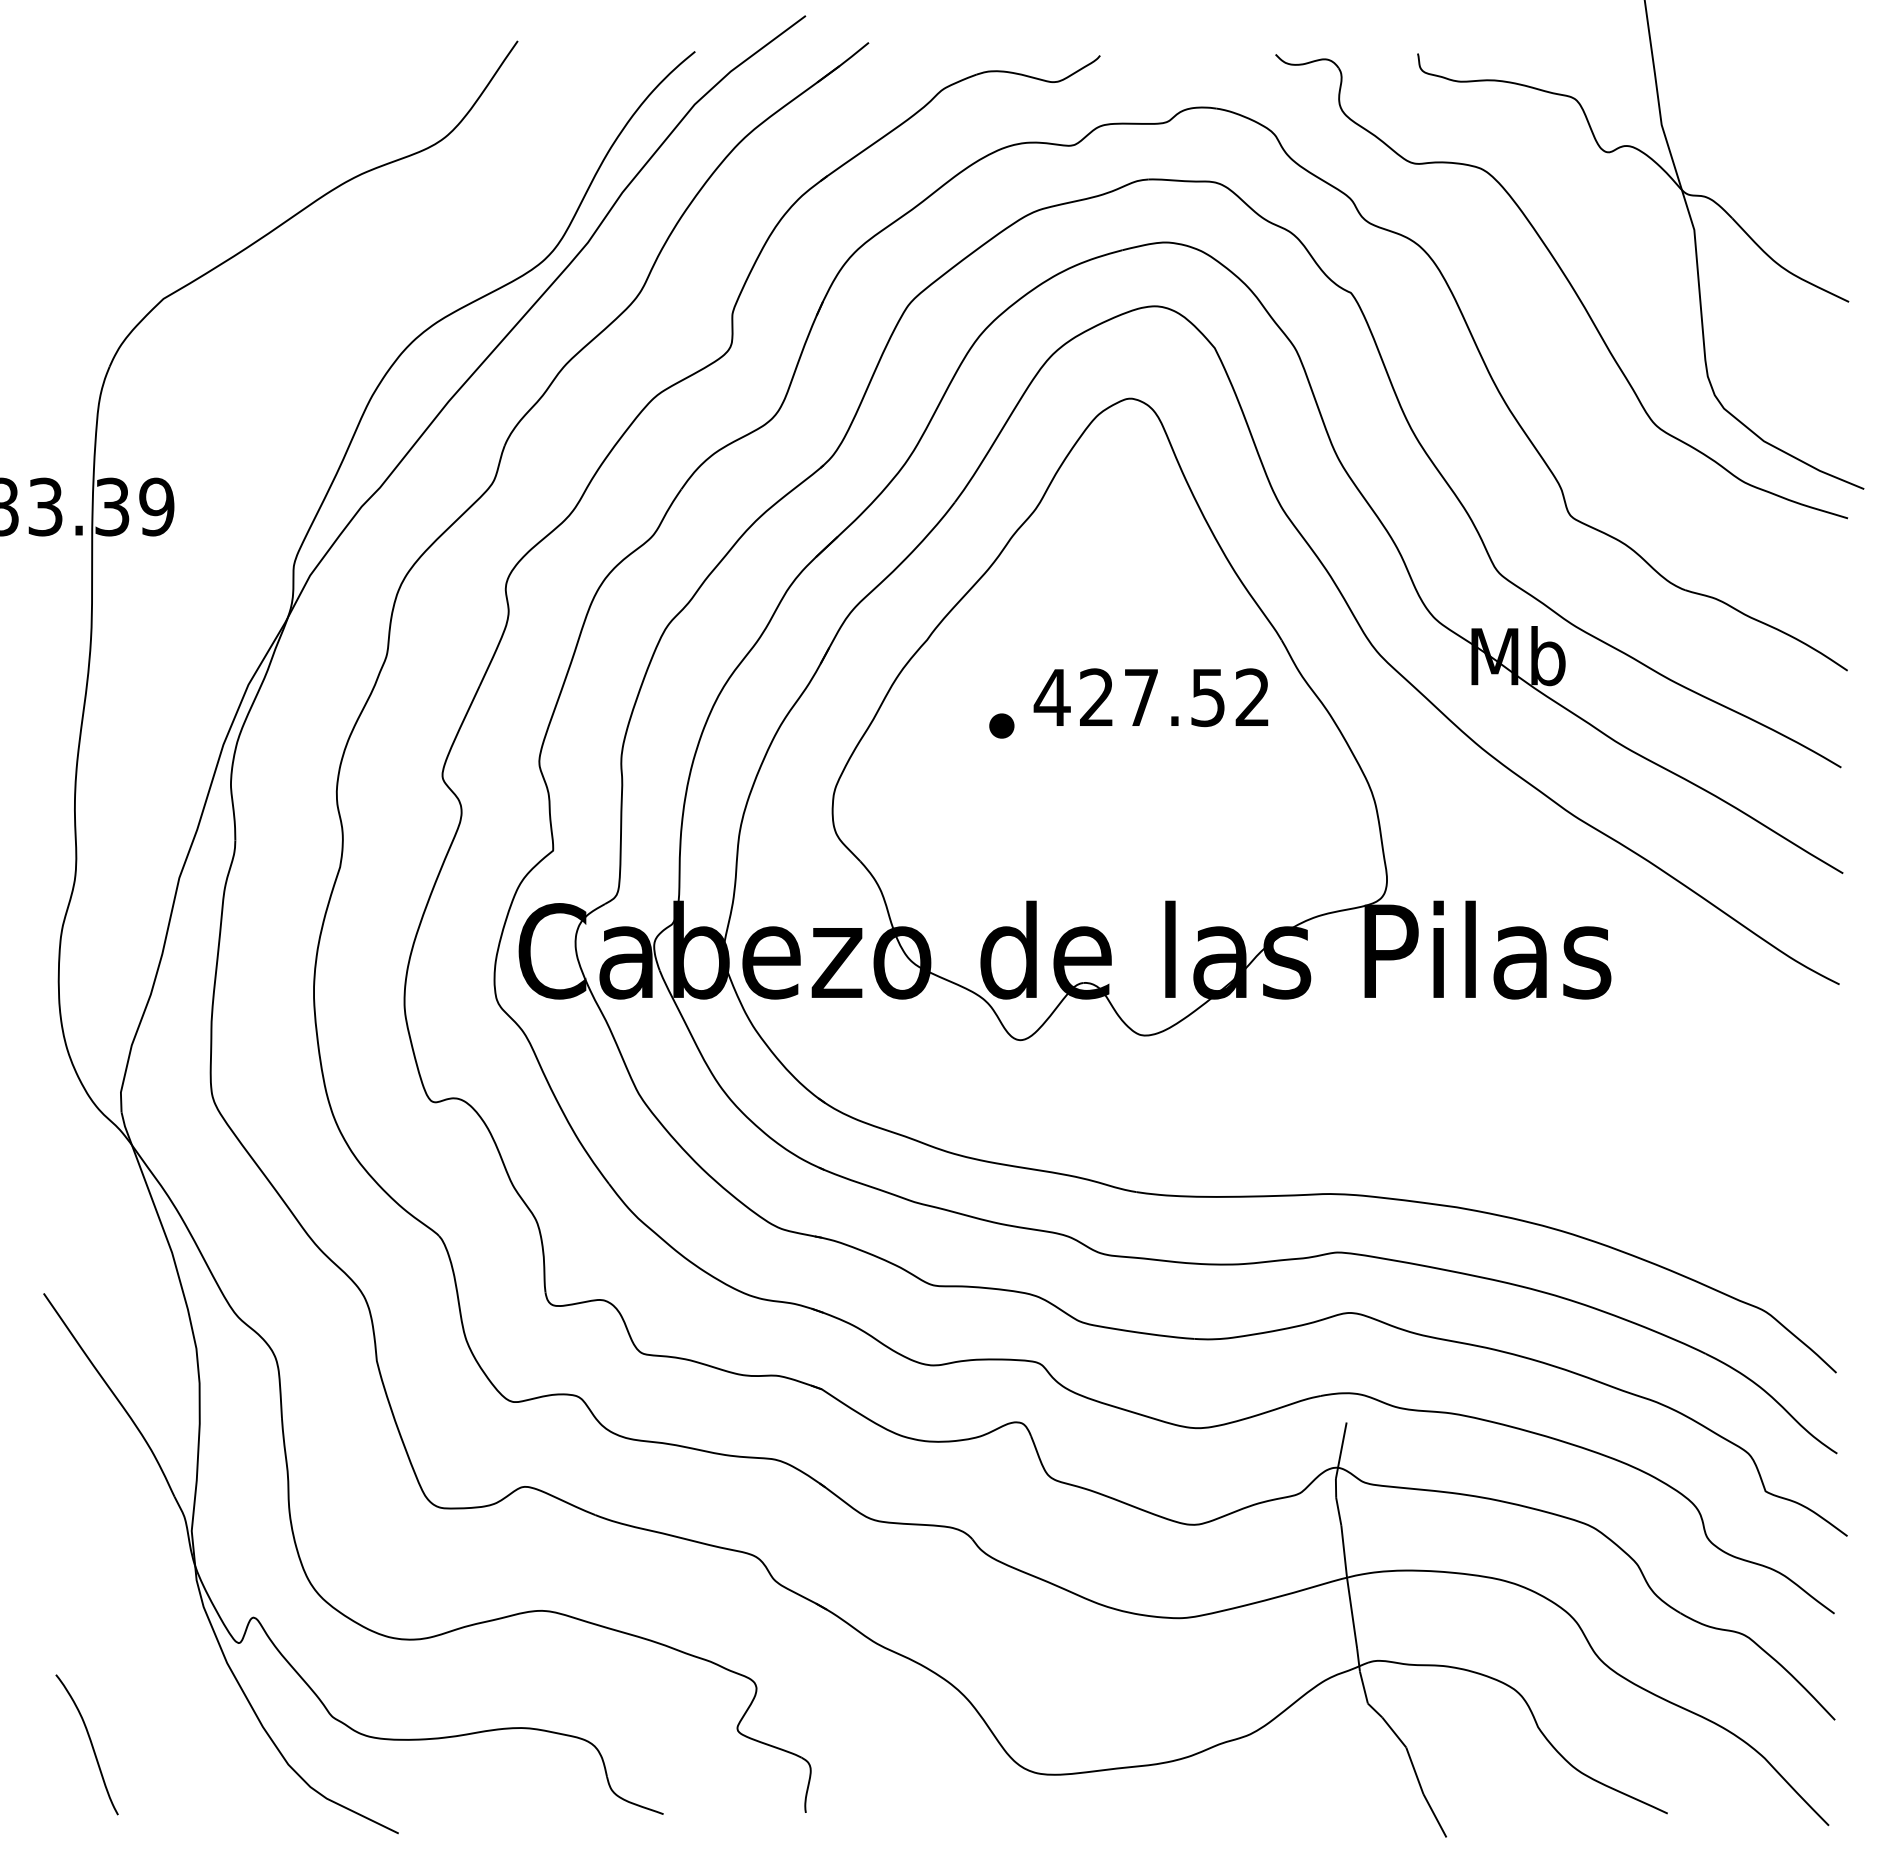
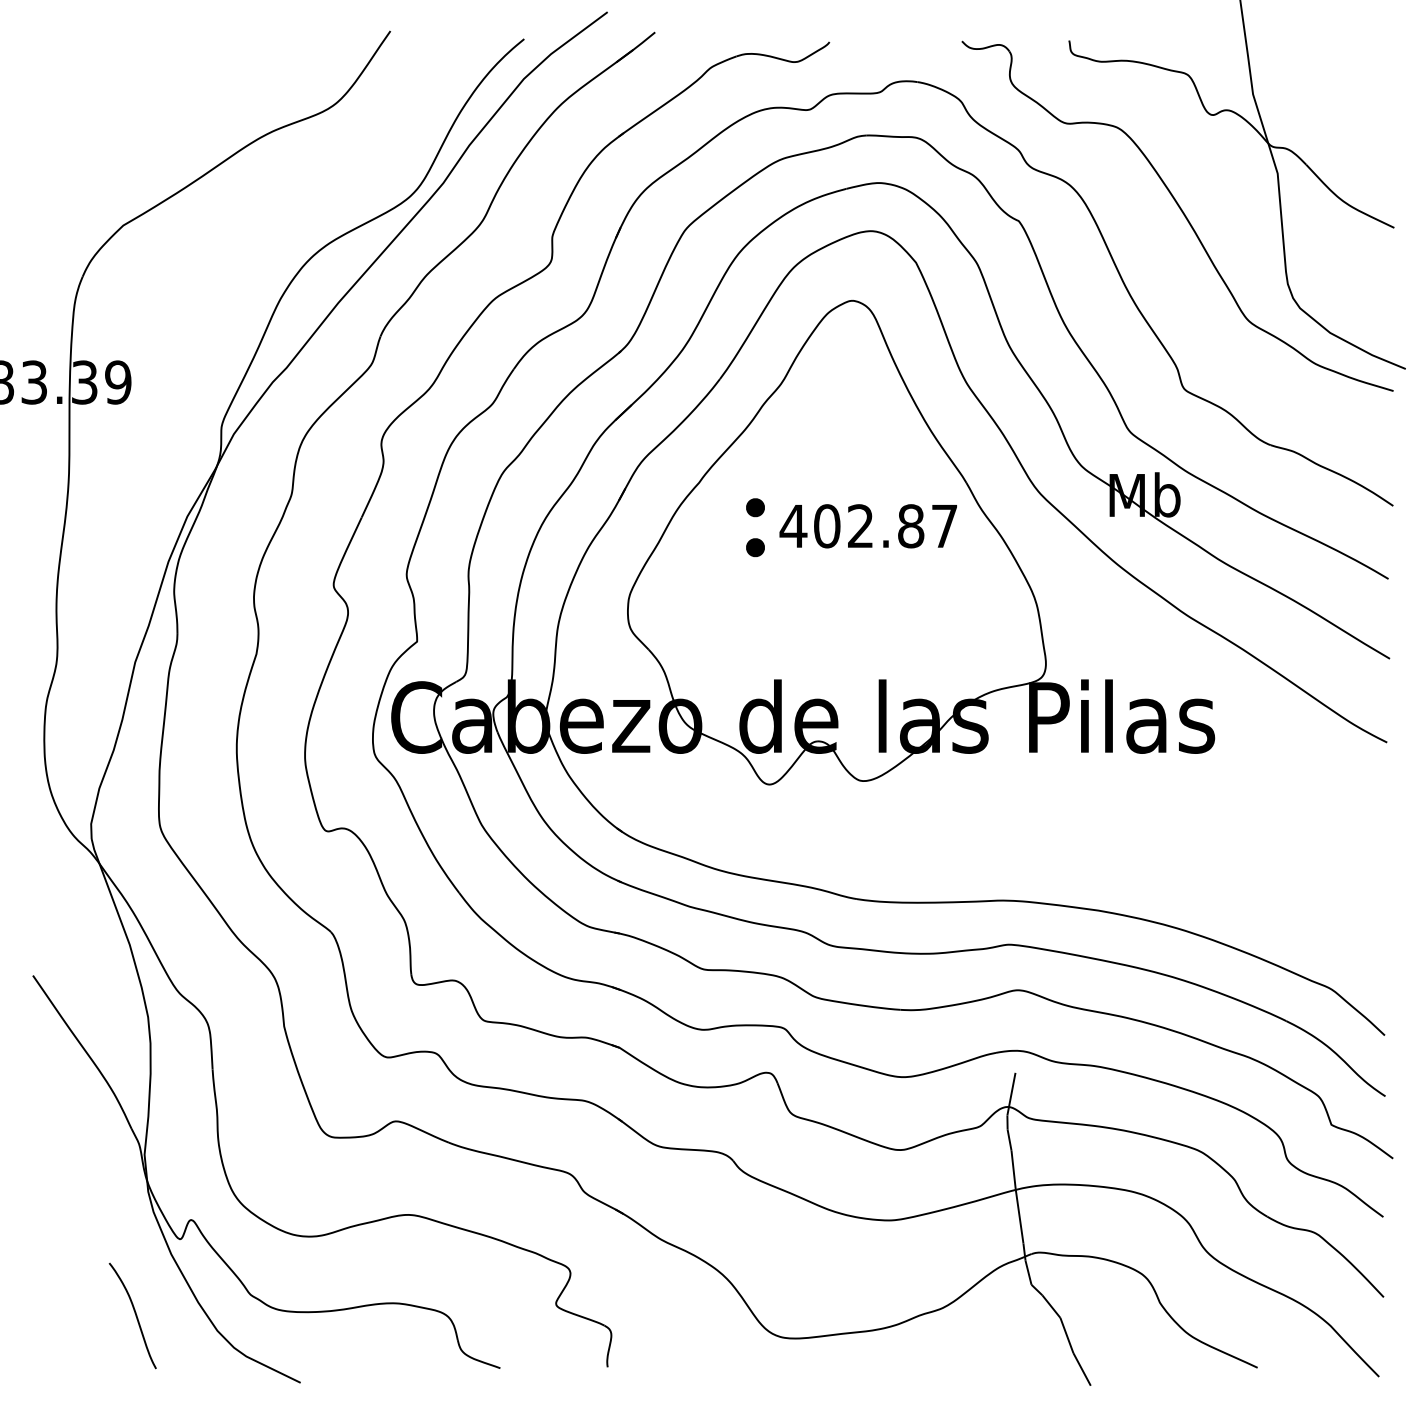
part: (1001, 672) -> (755, 507), added
text: (1174, 697) -> (885, 526), 427.52 -> 402.87
curve: (90, 1743) -> (135, 1314), moved

